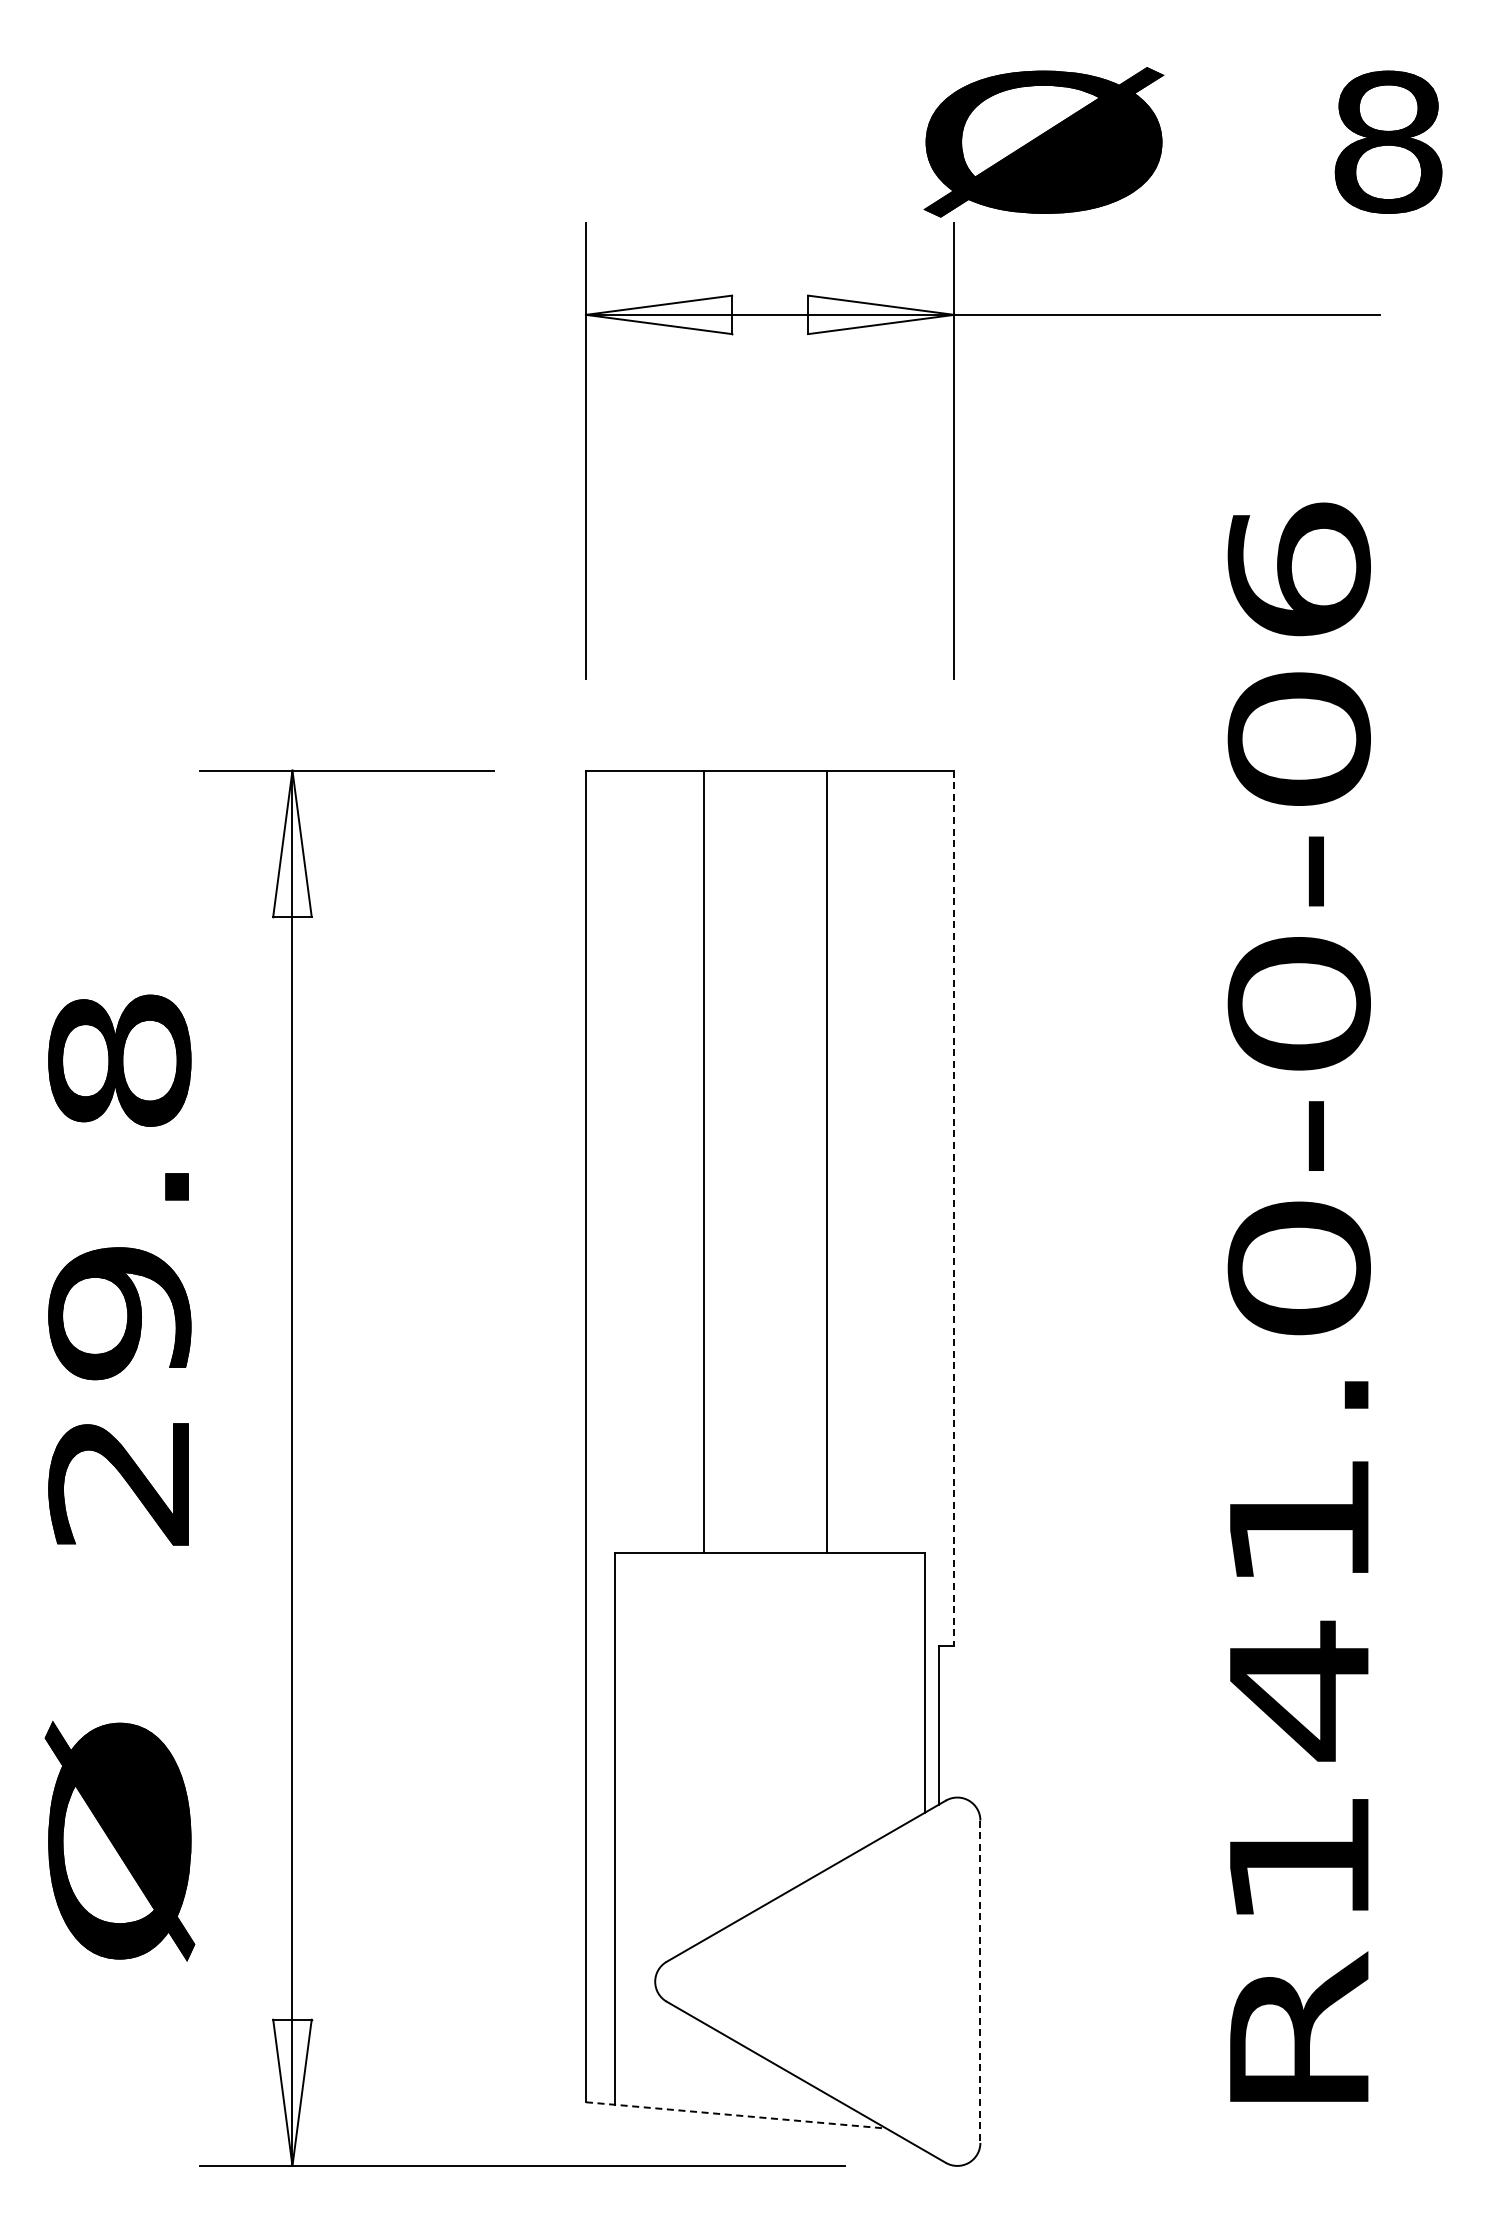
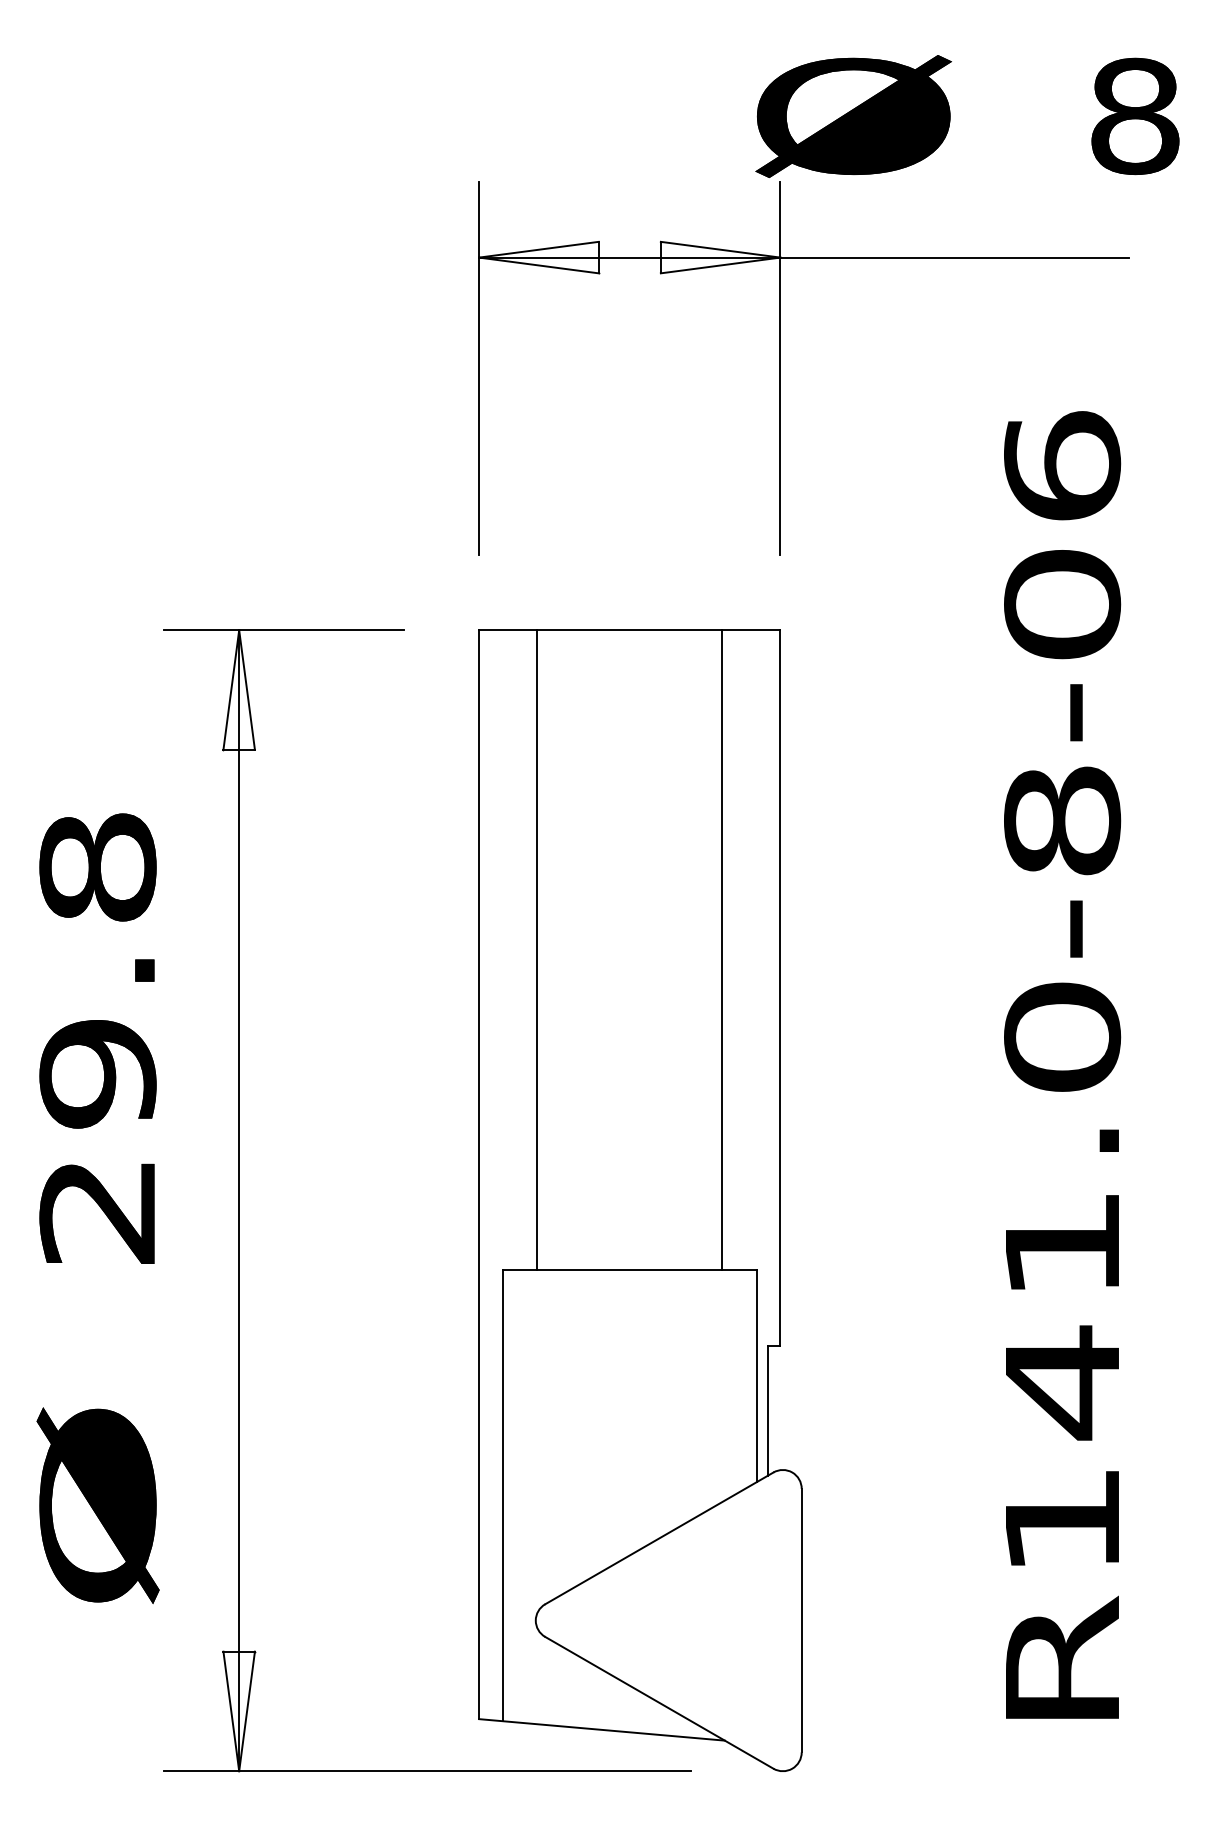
text: (1298, 1003) -> (1061, 820), R141.0-0-06 -> R141.0-8-06
line: (703, 1161) -> (536, 949), moved
line: (827, 1161) -> (722, 949), moved
line: (954, 1208) -> (780, 988), dashed -> solid
line: (980, 1982) -> (801, 1621), dashed -> solid
line: (736, 2115) -> (602, 1729), dashed -> solid

